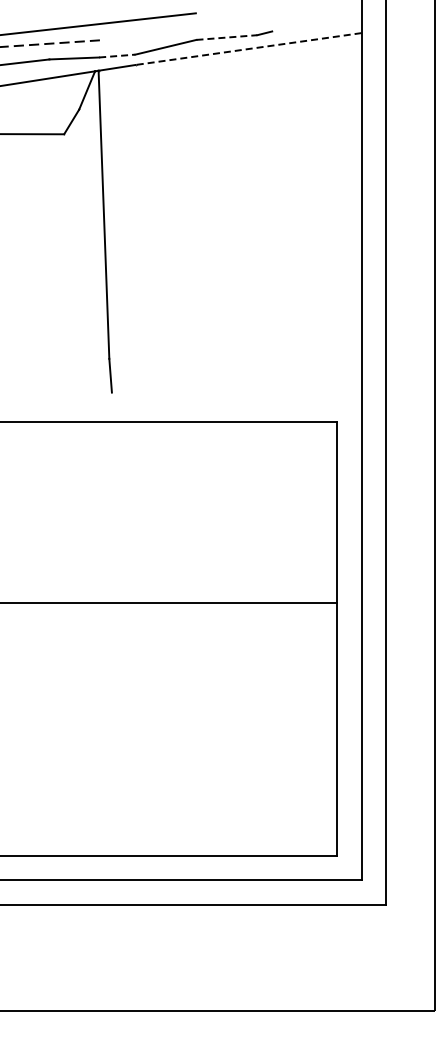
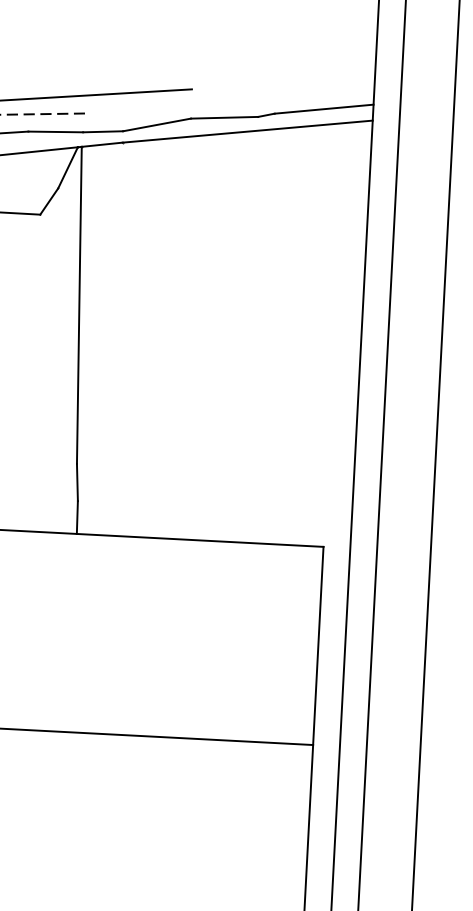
line: (316, 24) -> (323, 108), added
line: (226, 37) -> (224, 117), dashed -> solid
line: (248, 49) -> (247, 132), dashed -> solid
line: (117, 56) -> (103, 132), dashed -> solid
line: (111, 407) -> (76, 517), added

